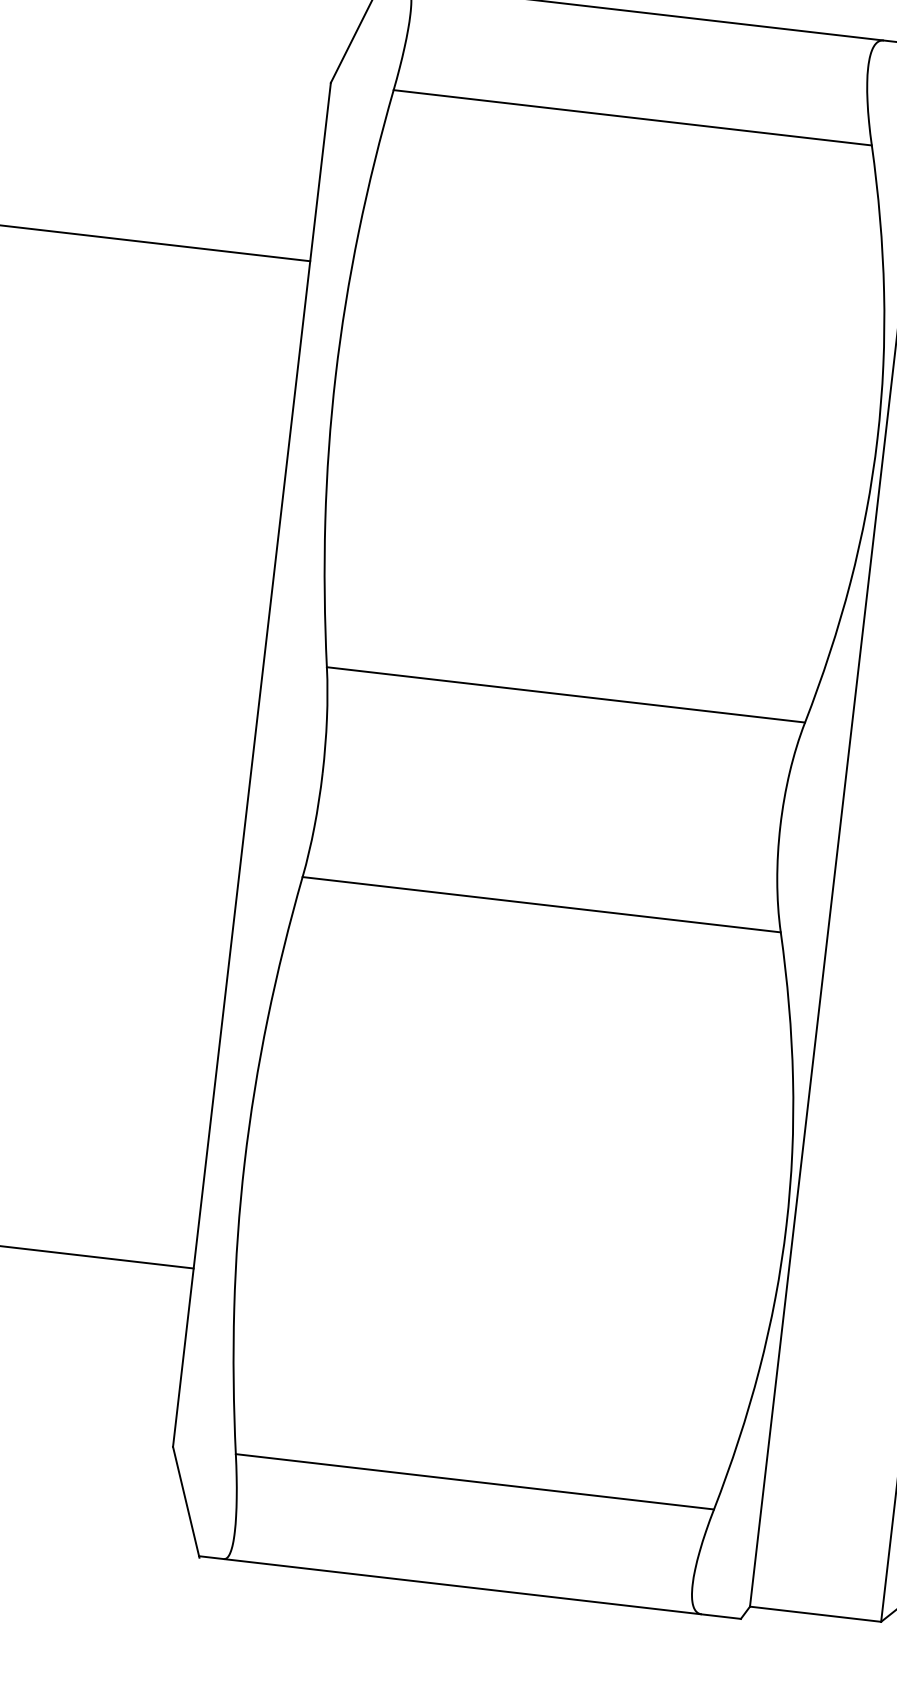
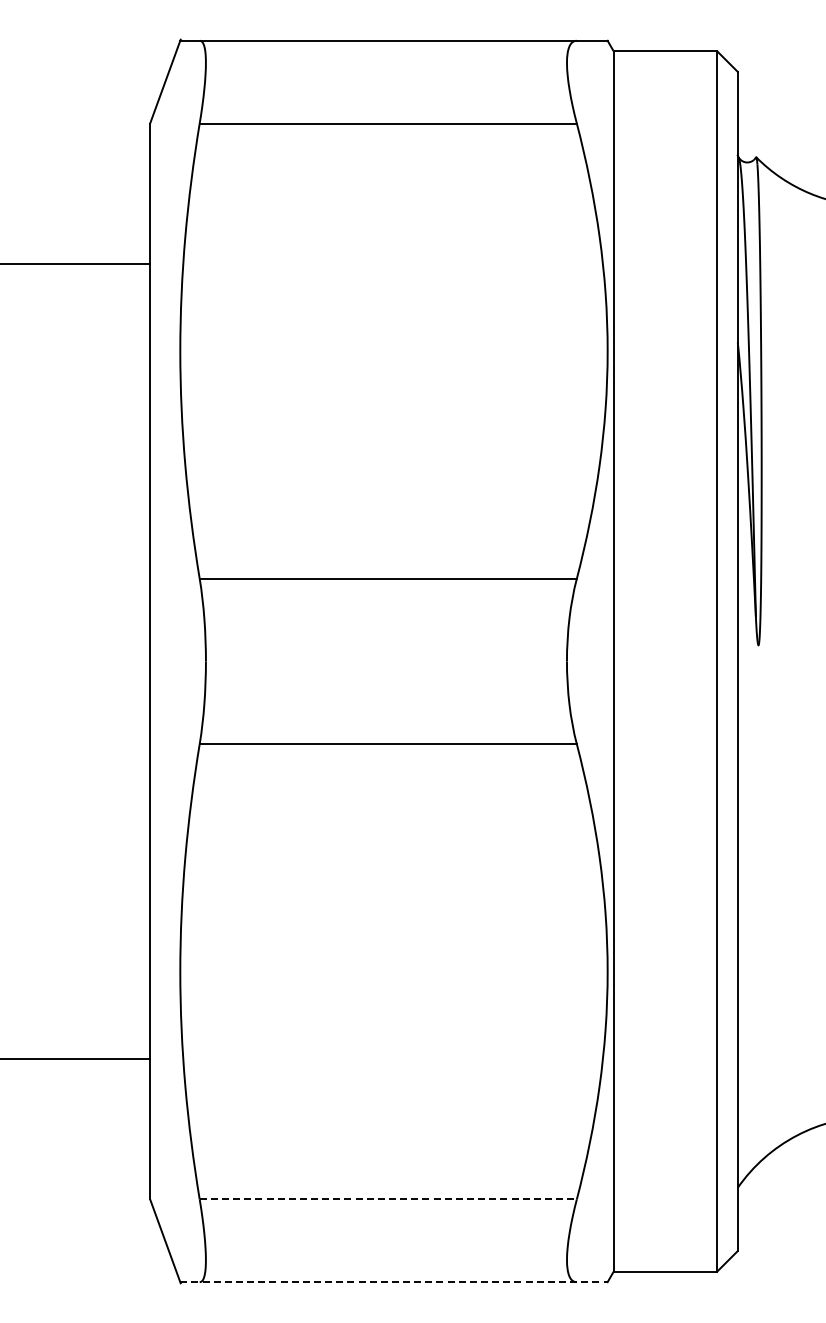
line: (475, 1481) -> (388, 1199), solid -> dashed
line: (469, 1587) -> (393, 1282), solid -> dashed

